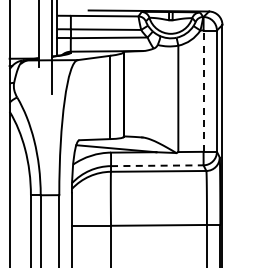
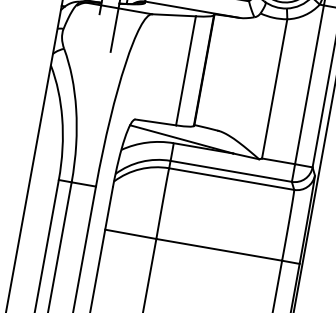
line: (203, 91) -> (309, 85), dashed -> solid
line: (157, 165) -> (231, 171), dashed -> solid

